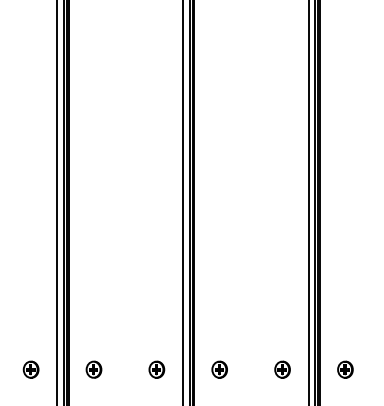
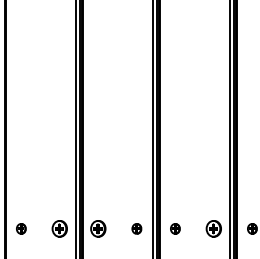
part: (30, 369) -> (59, 228), size x1.6
part: (94, 369) -> (98, 228), size x1.6
part: (281, 369) -> (213, 228), size x1.6

